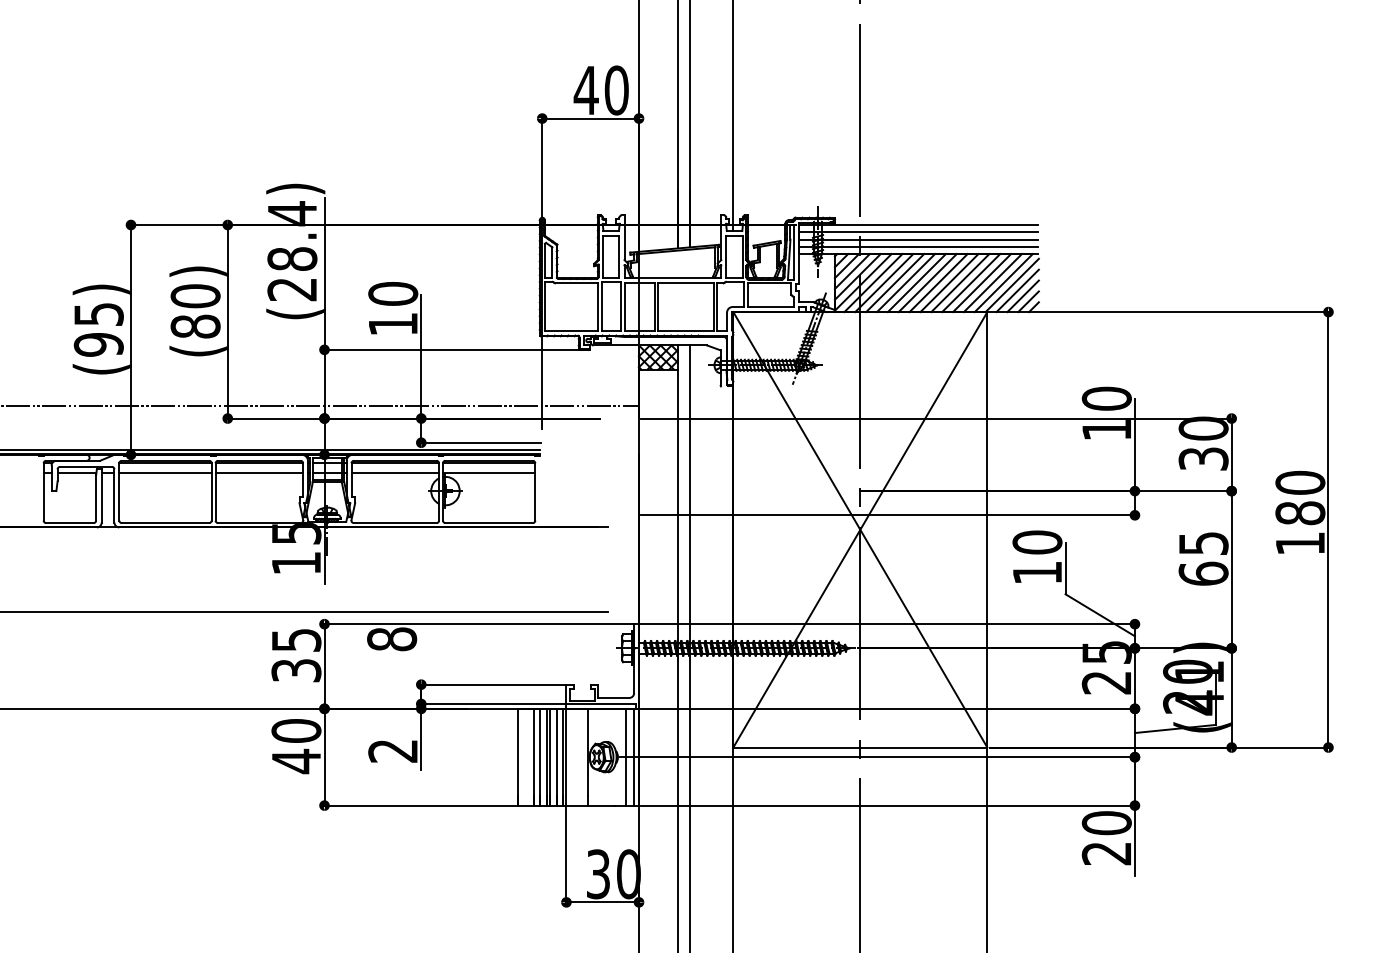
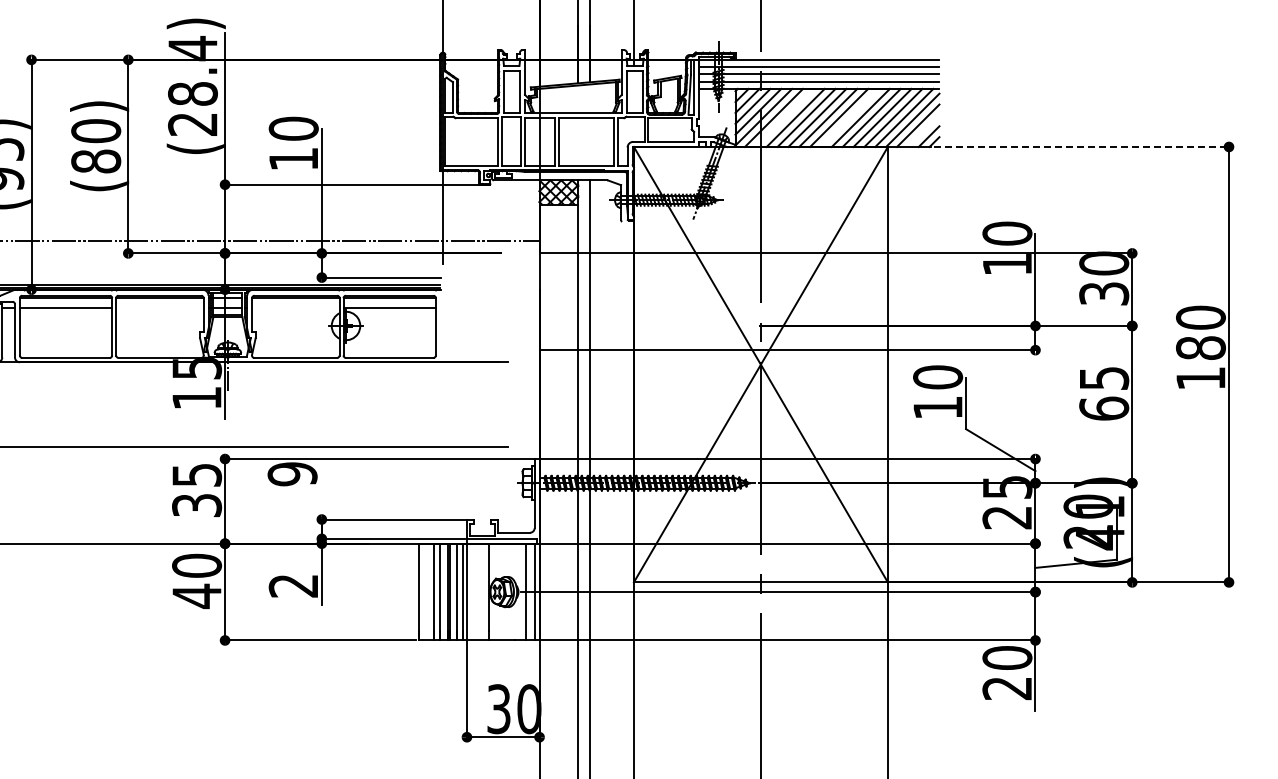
line: (884, 283) -> (785, 118), removed
line: (949, 283) -> (850, 118), removed
line: (1022, 296) -> (923, 131), removed
line: (1182, 312) -> (1083, 147), solid -> dashed
line: (259, 472) -> (160, 307), removed
line: (395, 472) -> (296, 307), removed
text: (392, 639) -> (293, 474), 8 -> 9

